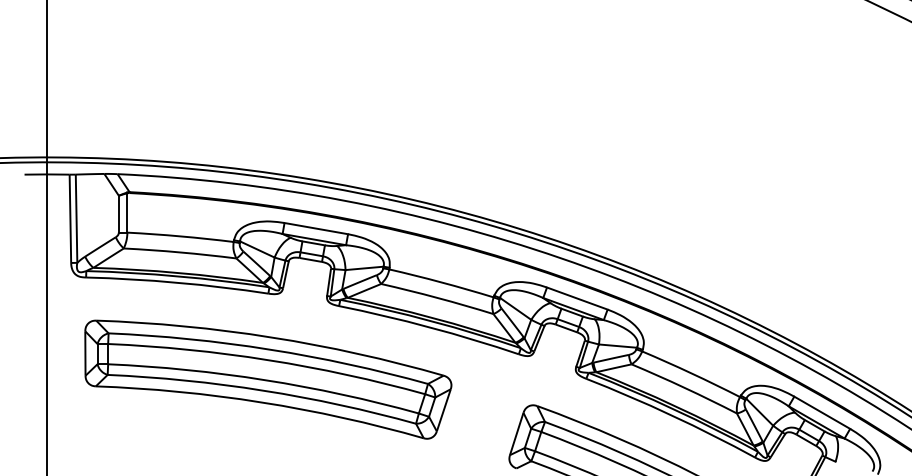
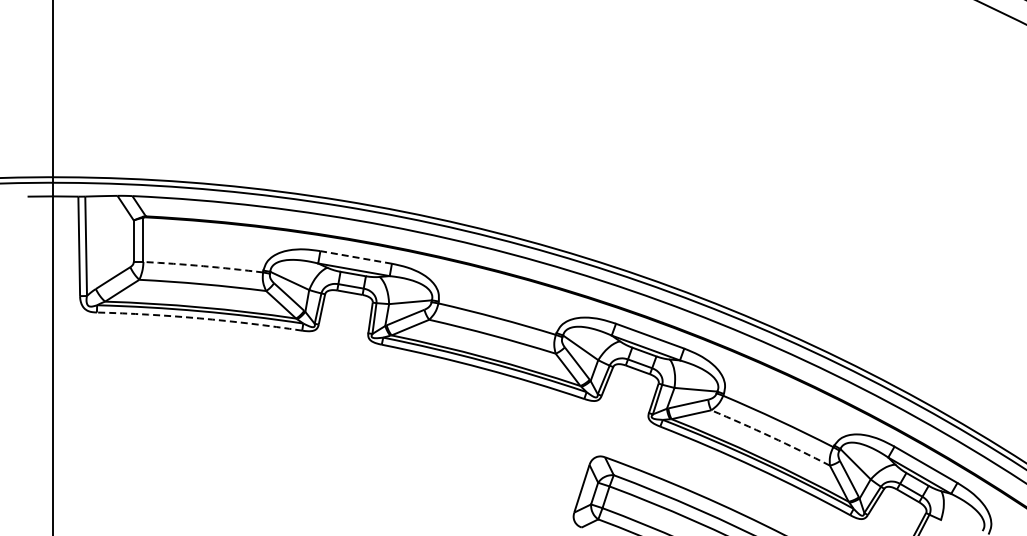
line: (315, 228) -> (355, 257), solid -> dashed
arc: (180, 236) -> (203, 266), solid -> dashed
arc: (177, 282) -> (199, 318), solid -> dashed
part: (268, 379) -> (302, 427), removed
arc: (685, 387) -> (771, 436), solid -> dashed

